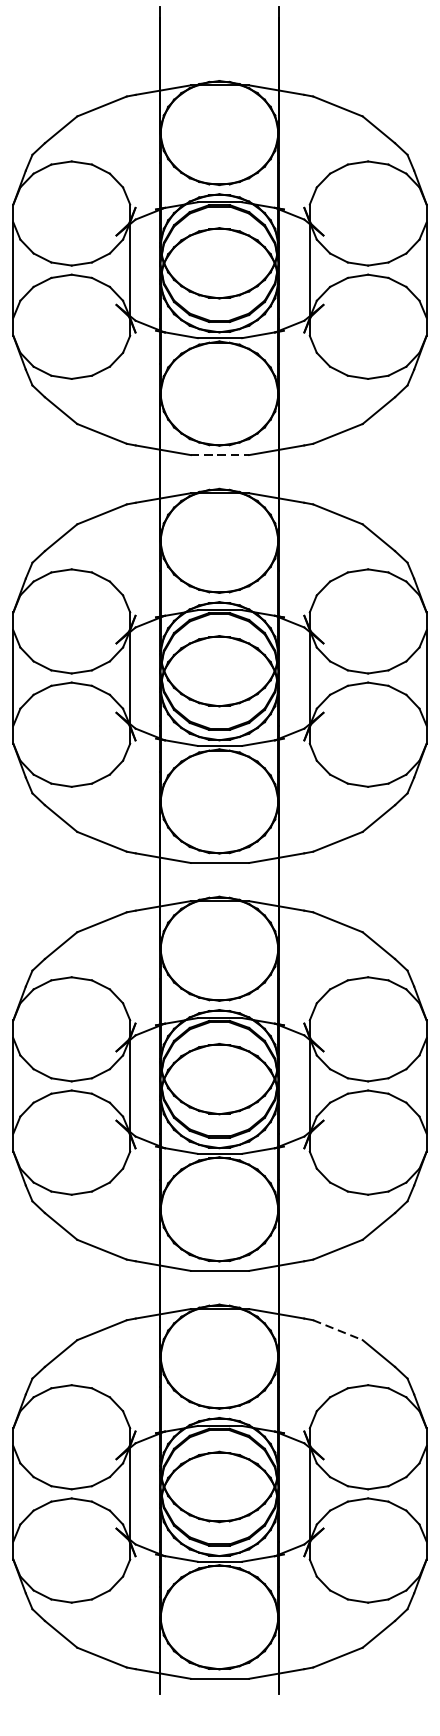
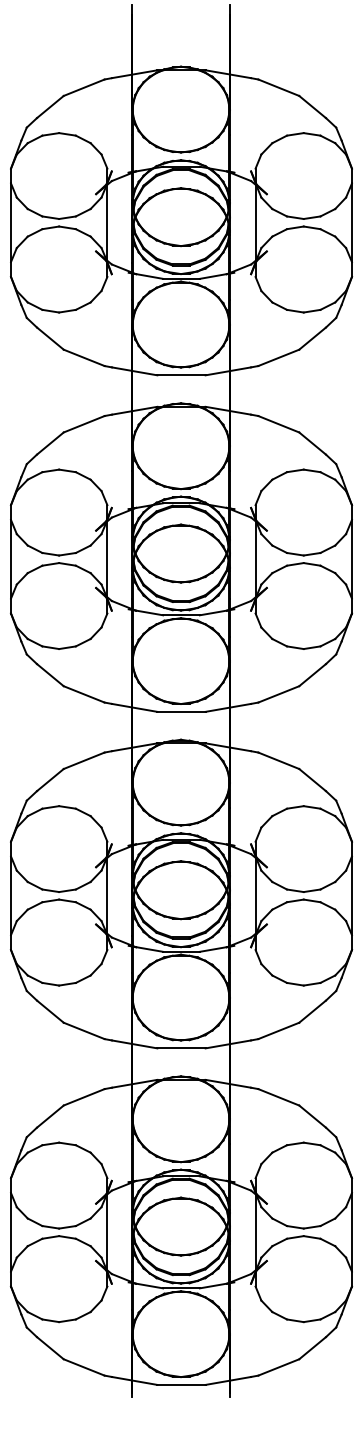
line: (220, 455) -> (181, 375), dashed -> solid
line: (338, 1330) -> (279, 1097), dashed -> solid

